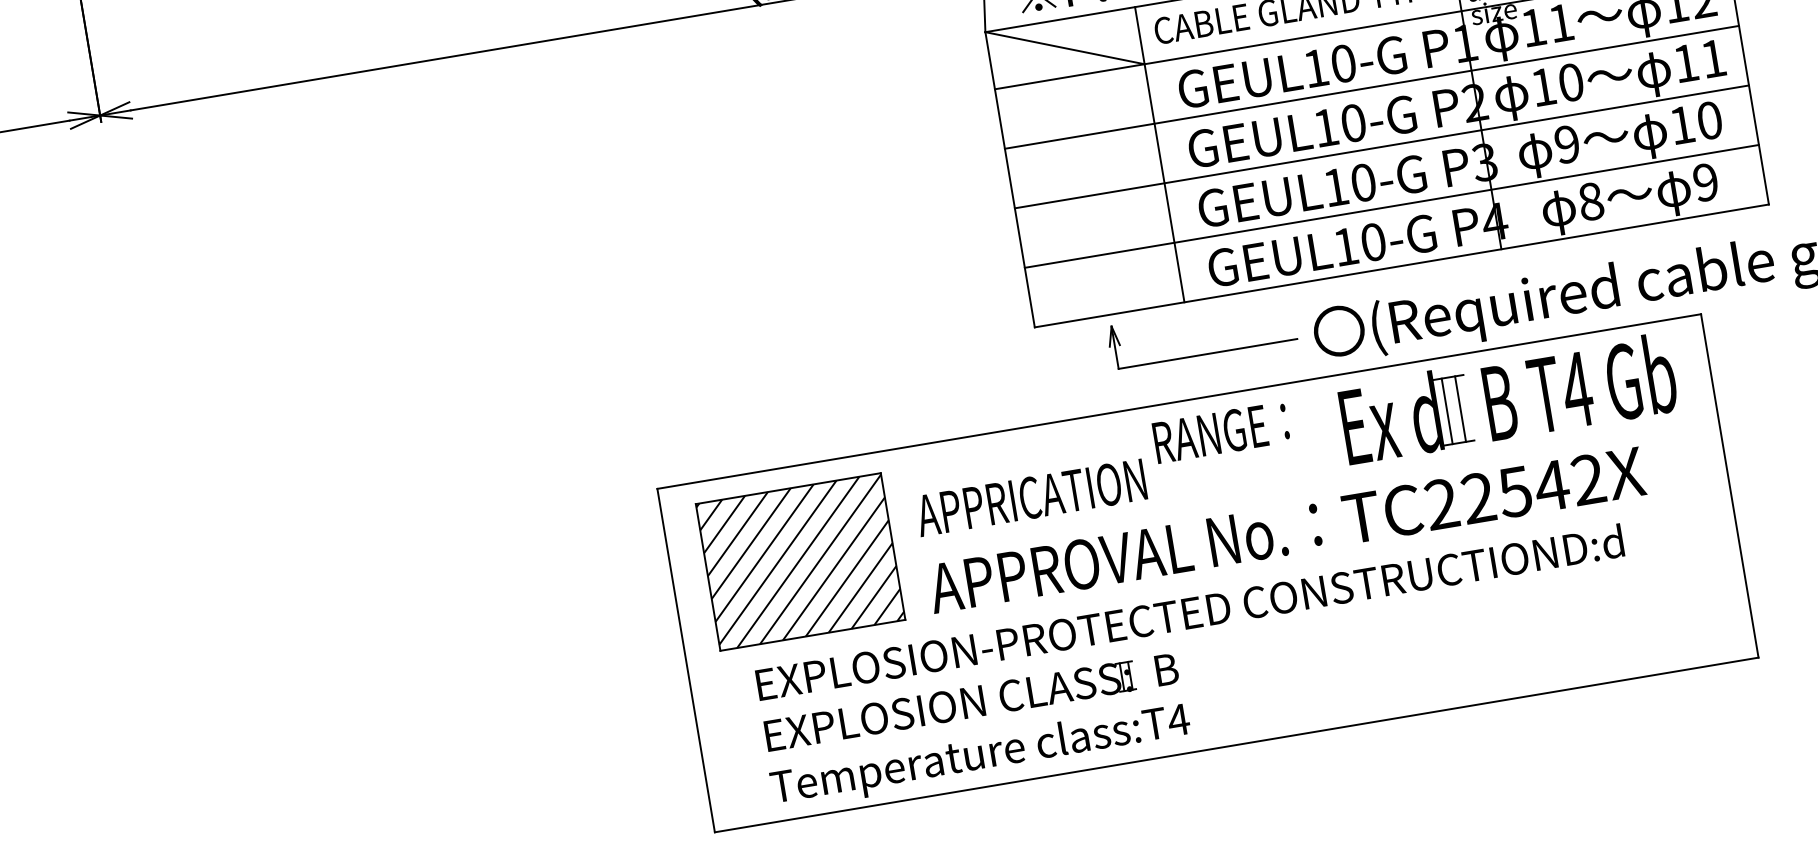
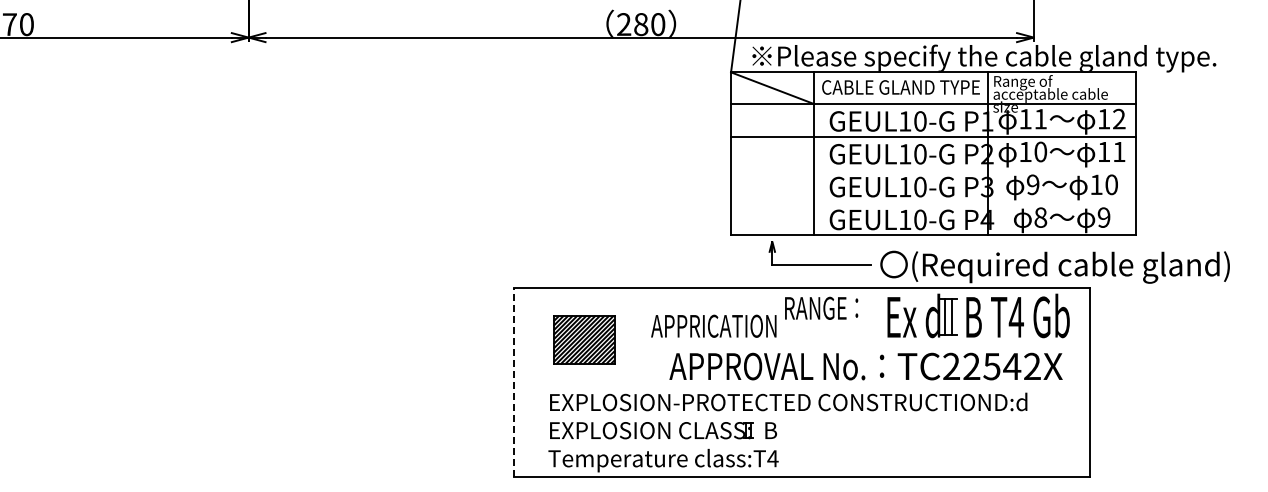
line: (1381, 146) -> (933, 169), removed
line: (1391, 206) -> (933, 202), removed
text: (1285, 530) -> (865, 366), moved
part: (798, 561) -> (583, 339), size x0.6
line: (686, 660) -> (514, 382), solid -> dashed

